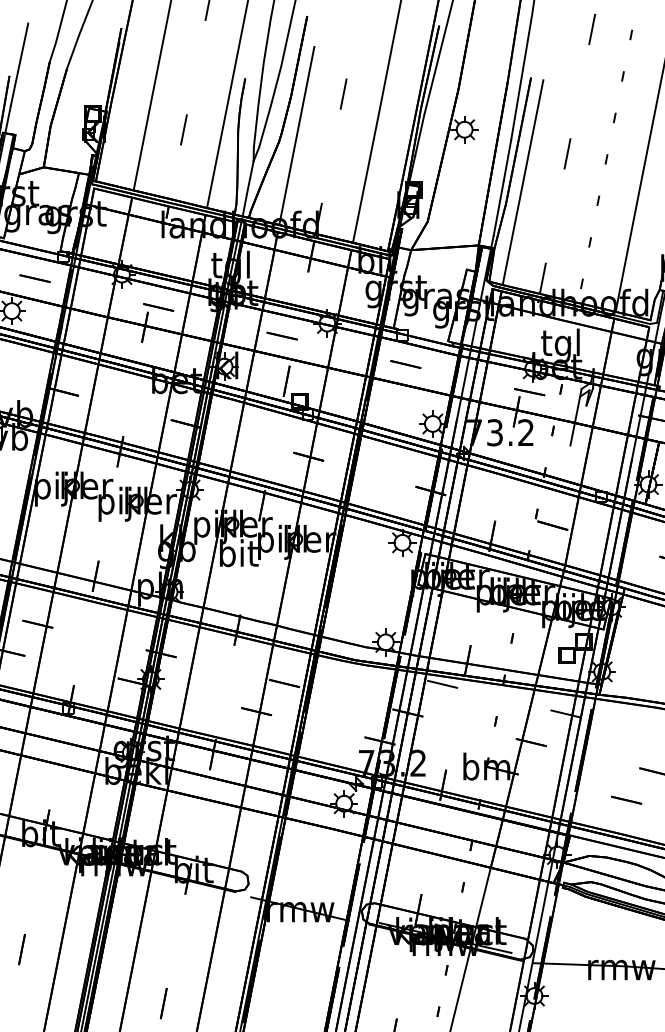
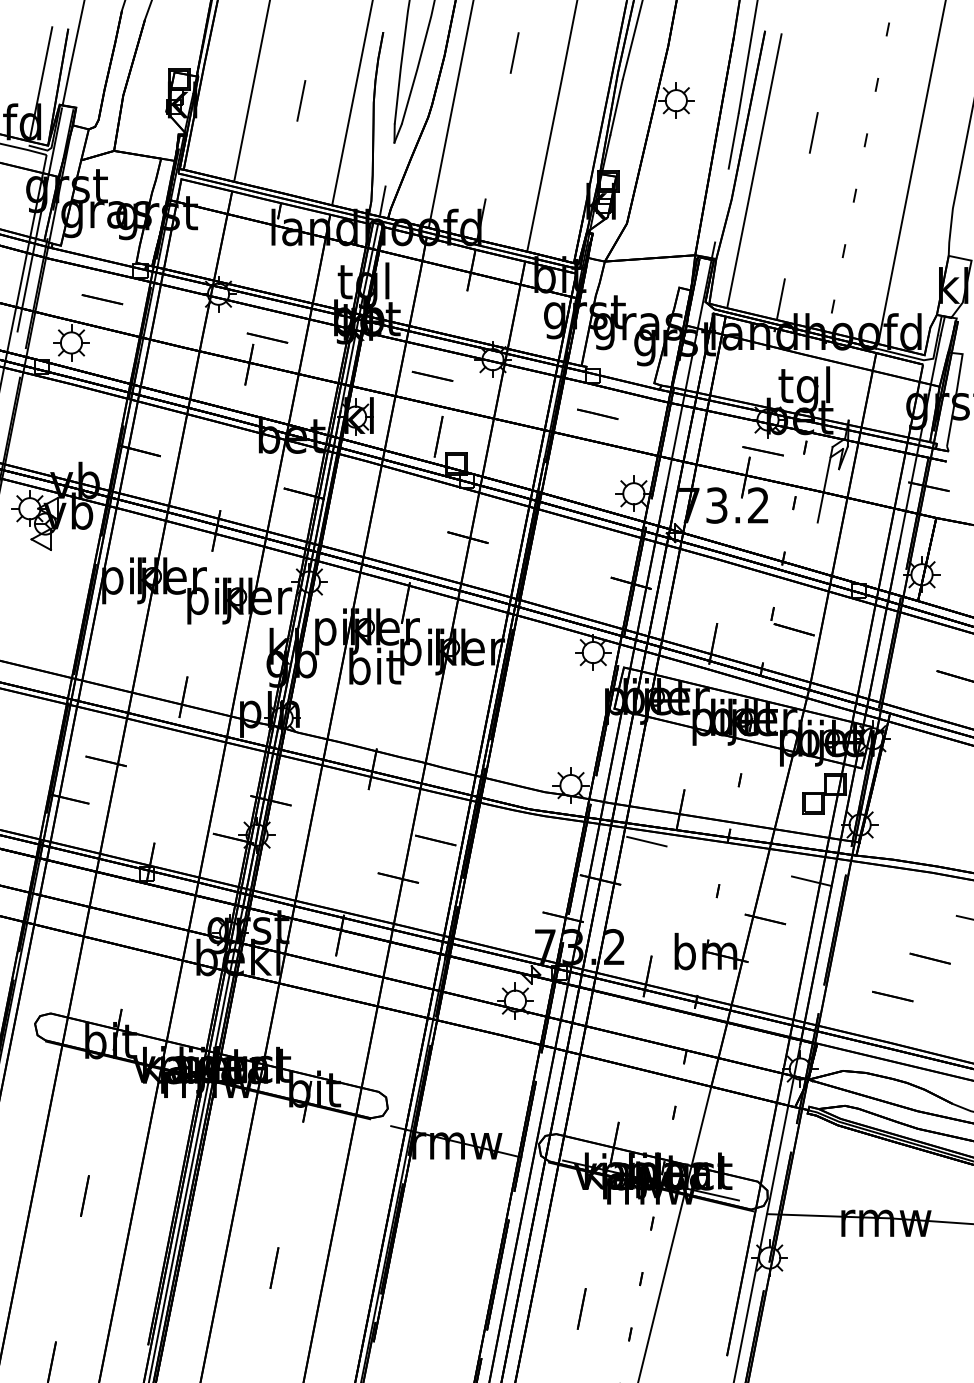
line: (249, 176) -> (389, 163), removed
line: (498, 208) -> (721, 205), removed

